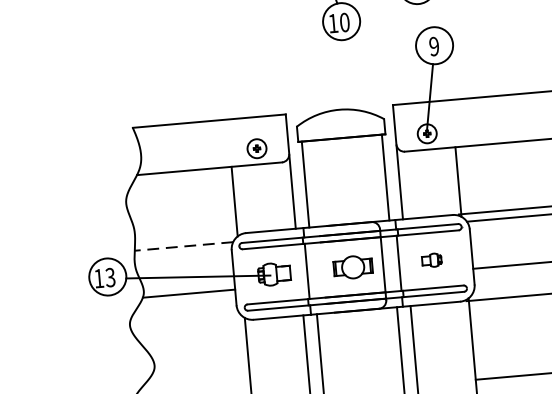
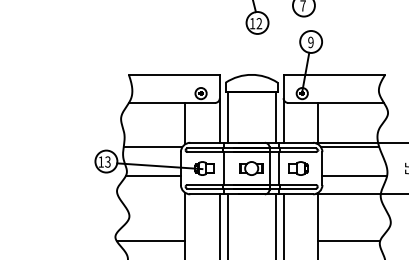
text: (344, 22) -> (259, 23), 10 -> 12
line: (183, 246) -> (152, 147), dashed -> solid
part: (431, 260) -> (298, 168), size x1.67

